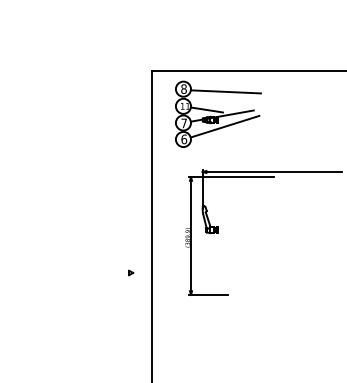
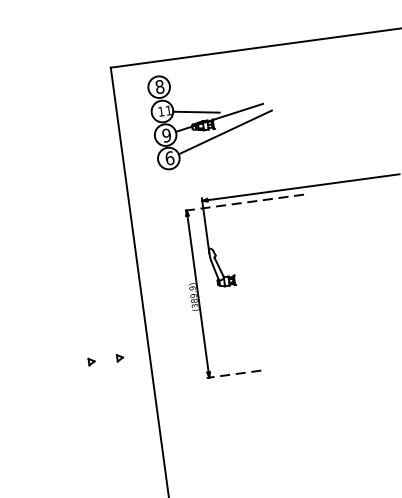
line: (225, 91) -> (219, 82), removed
text: (184, 123) -> (167, 135), 7 -> 9
line: (230, 177) -> (242, 203), solid -> dashed
part: (111, 272) -> (92, 360), added
line: (207, 294) -> (232, 373), solid -> dashed

